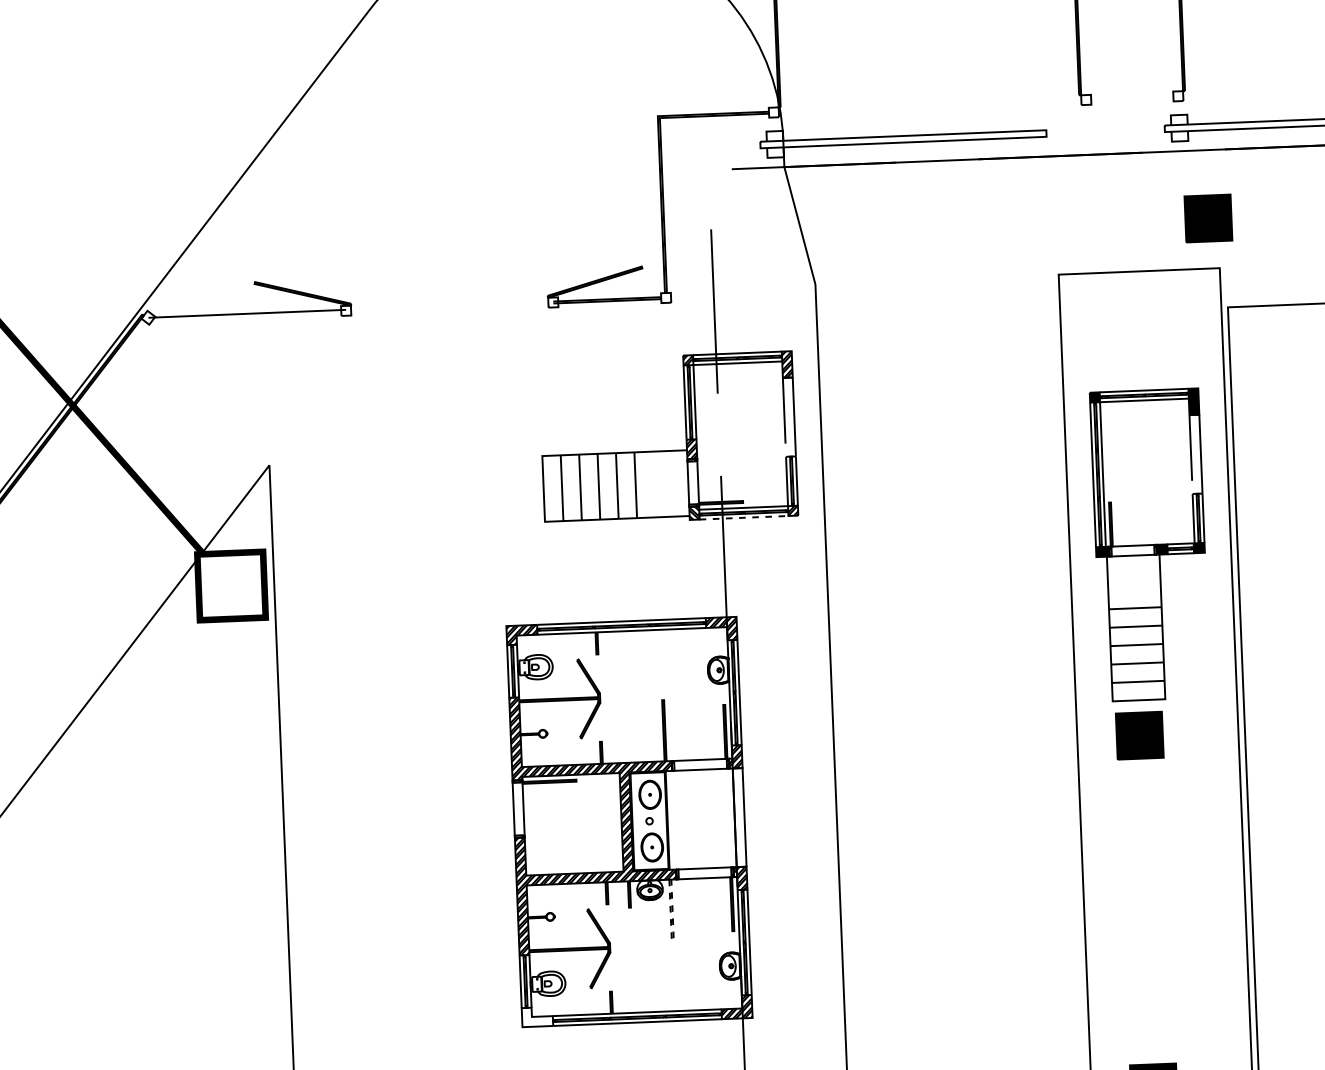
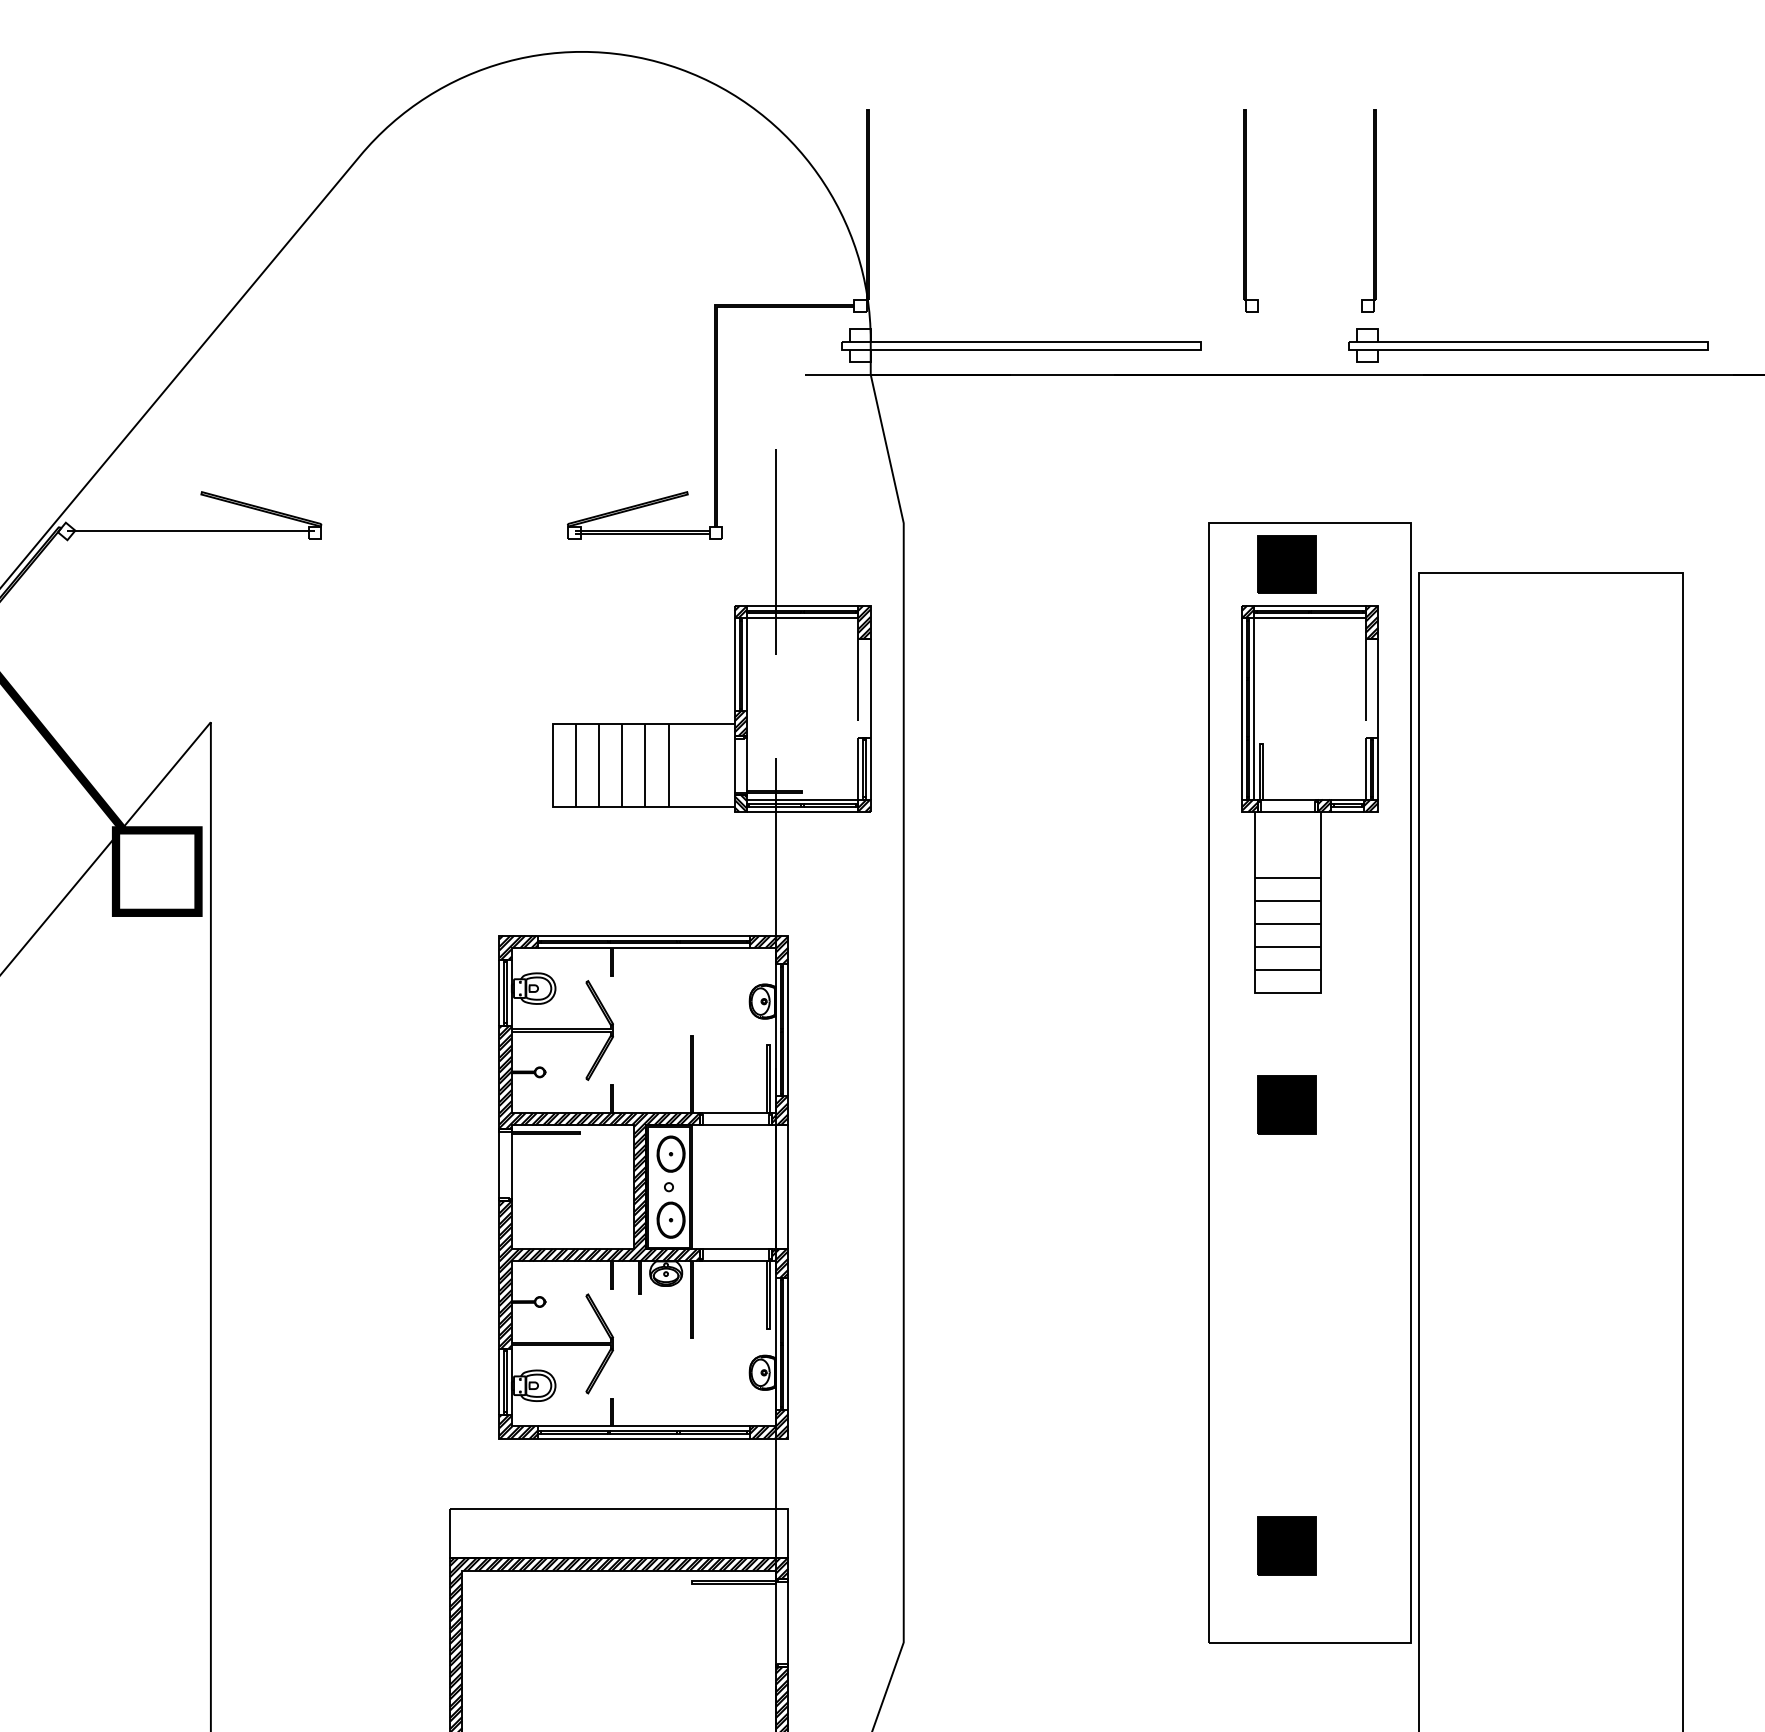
part: (1207, 218) -> (1286, 564), moved
line: (743, 517) -> (802, 811), dashed -> solid
part: (1149, 545) -> (1309, 799), moved
line: (673, 941) -> (692, 1338), dashed -> solid
hatch: (537, 1016) -> (518, 1426), added

